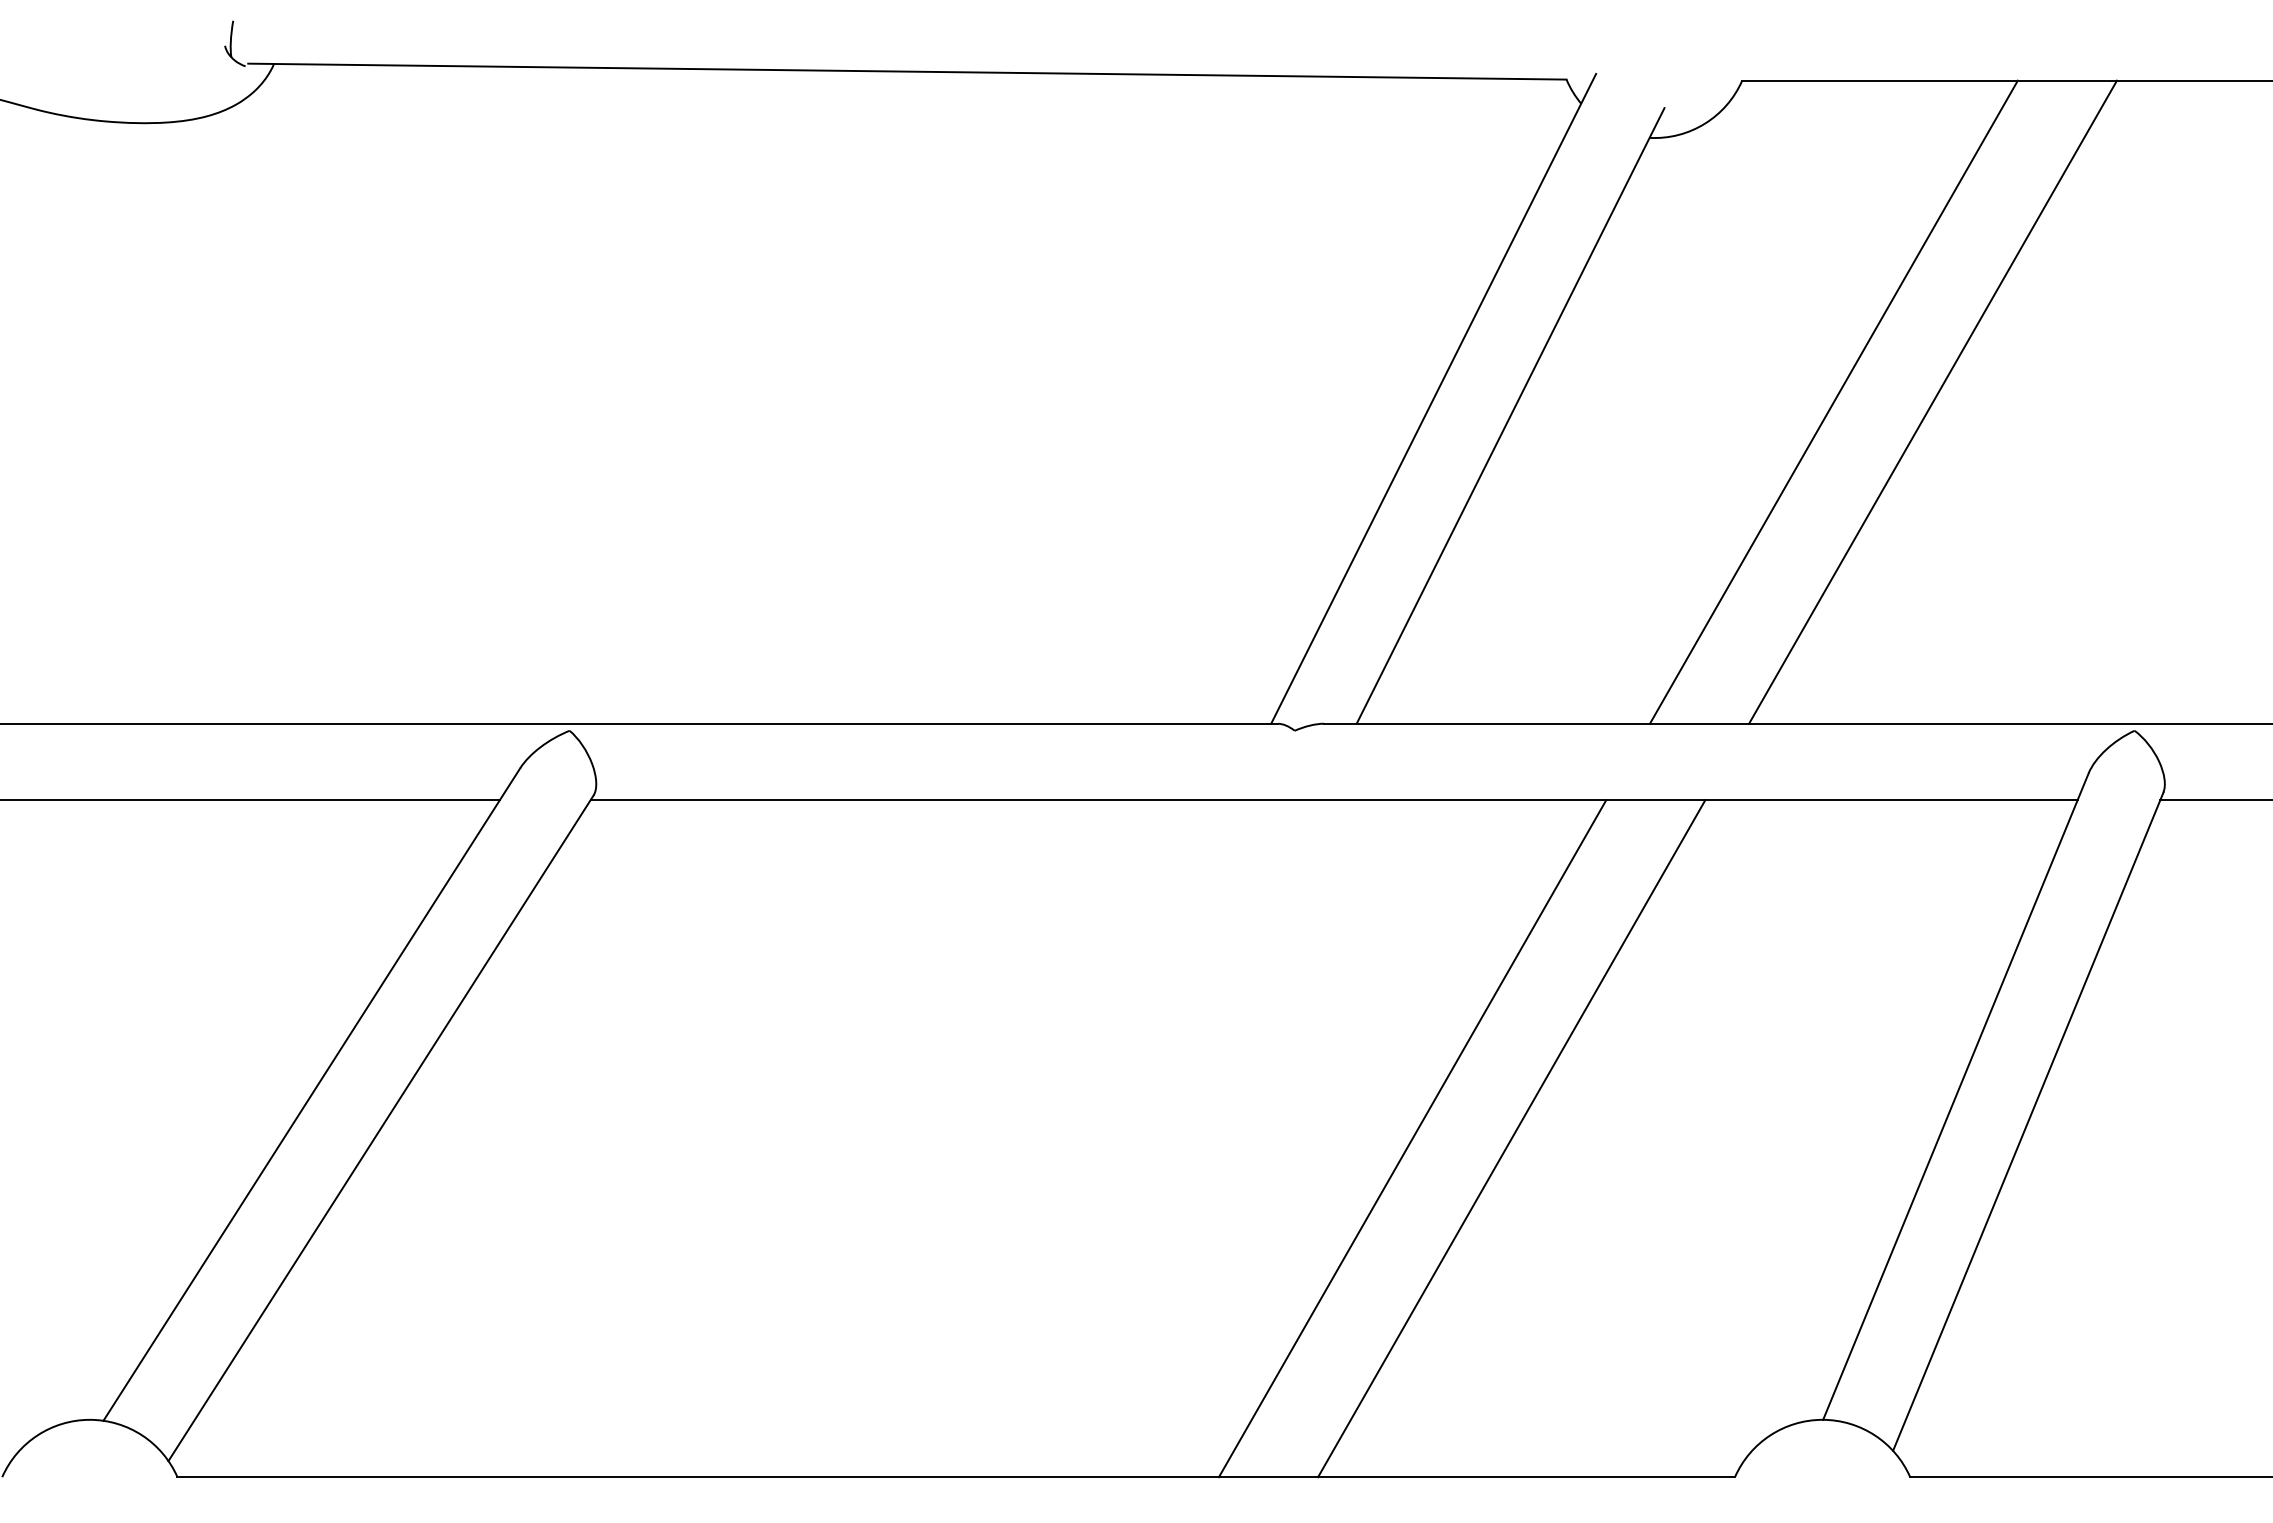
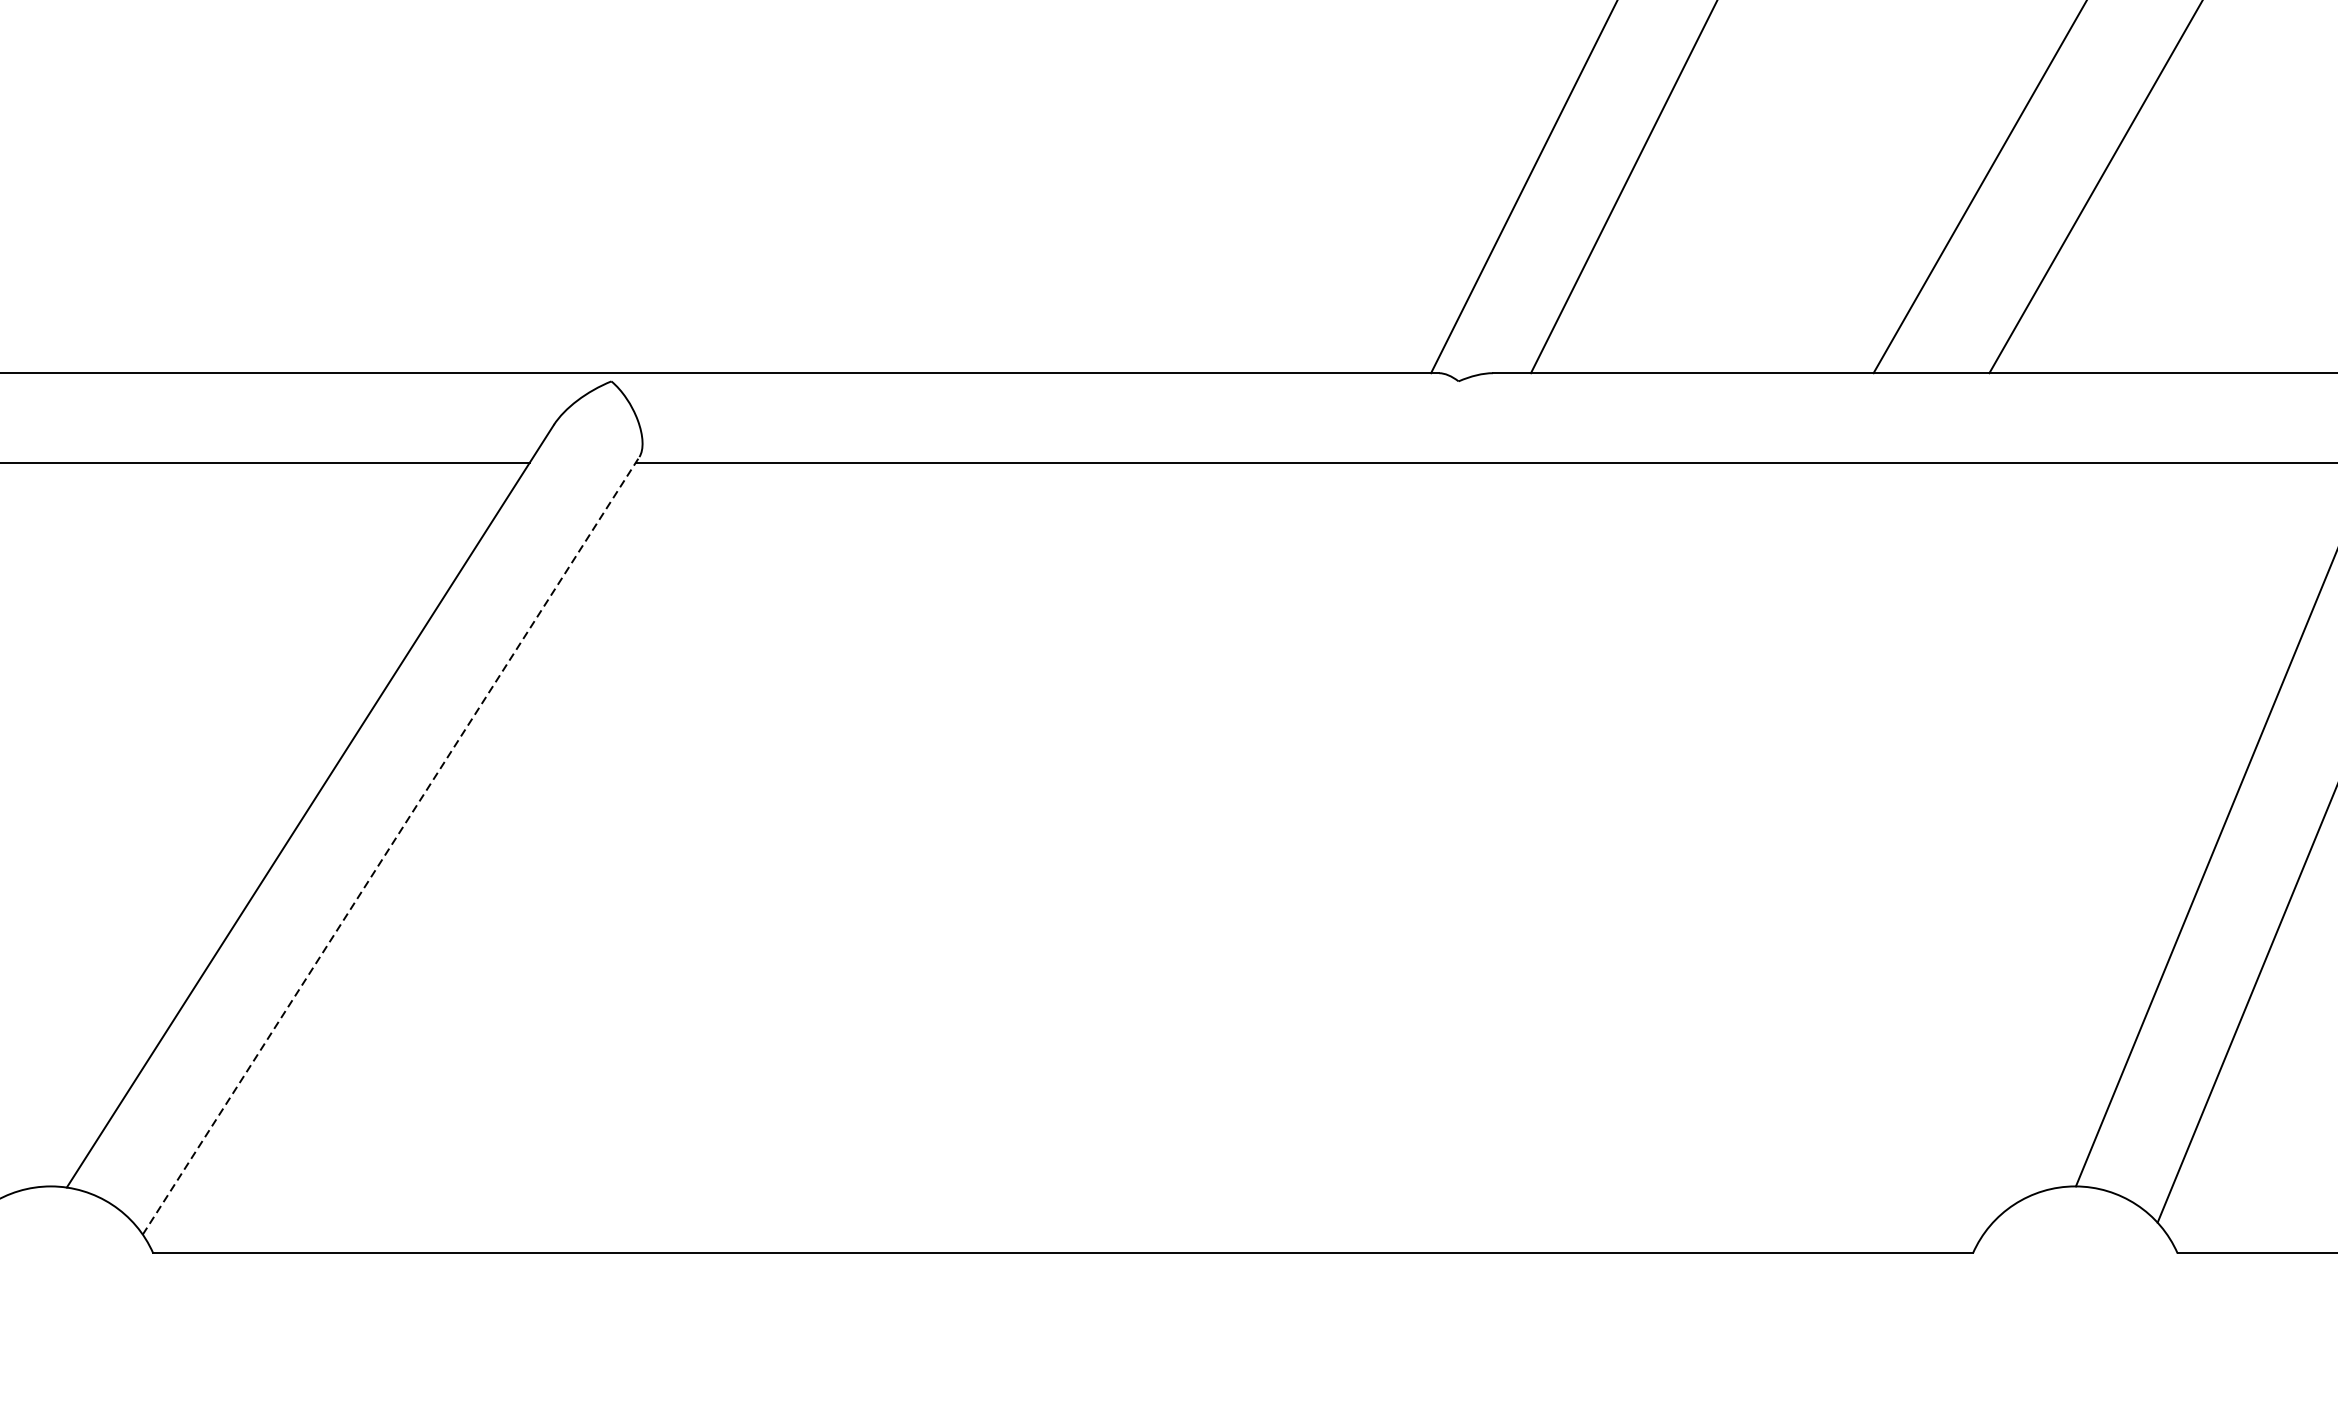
line: (381, 1128) -> (391, 846), solid -> dashed
line: (1412, 1138) -> (1596, 857), removed
line: (1511, 1138) -> (1711, 857), removed

